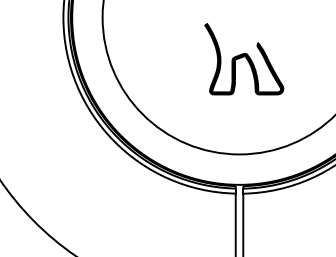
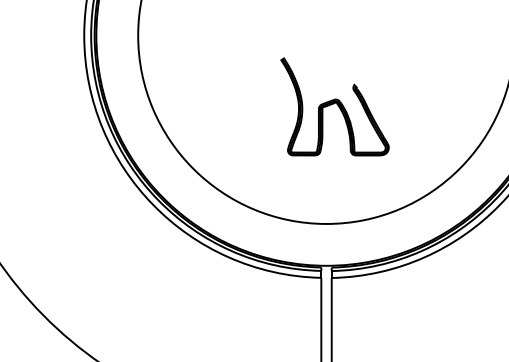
part: (243, 58) -> (334, 106), moved

